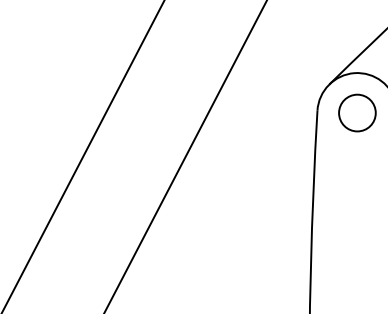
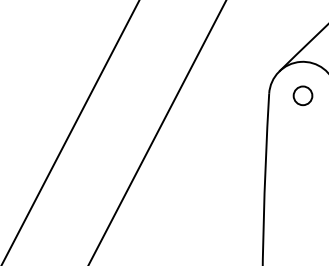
circle: (356, 112) -> (302, 95), size x0.6

